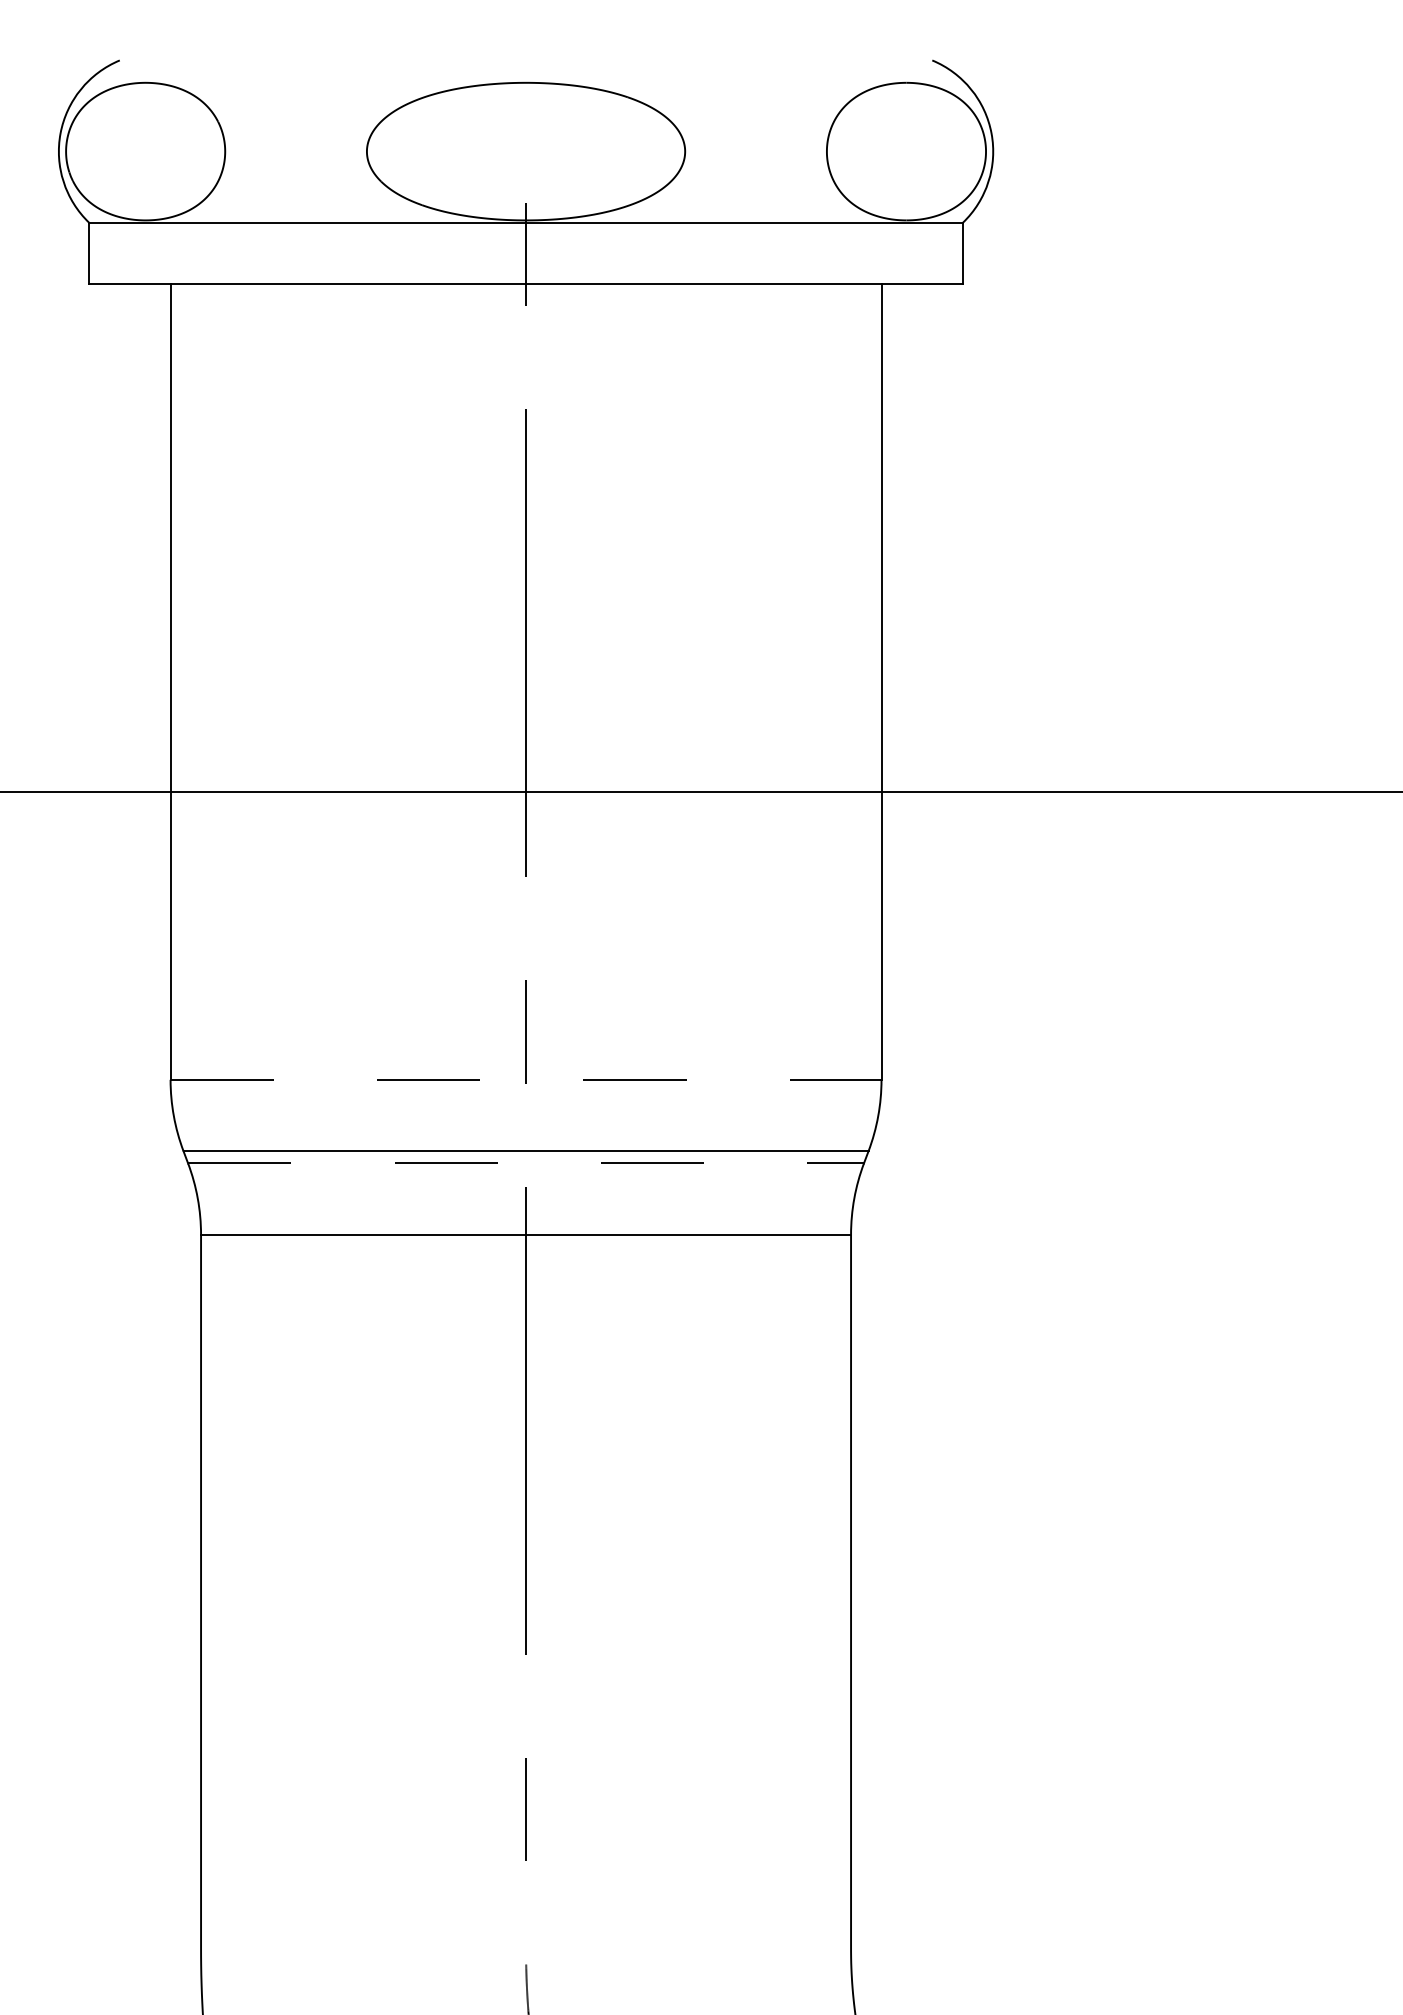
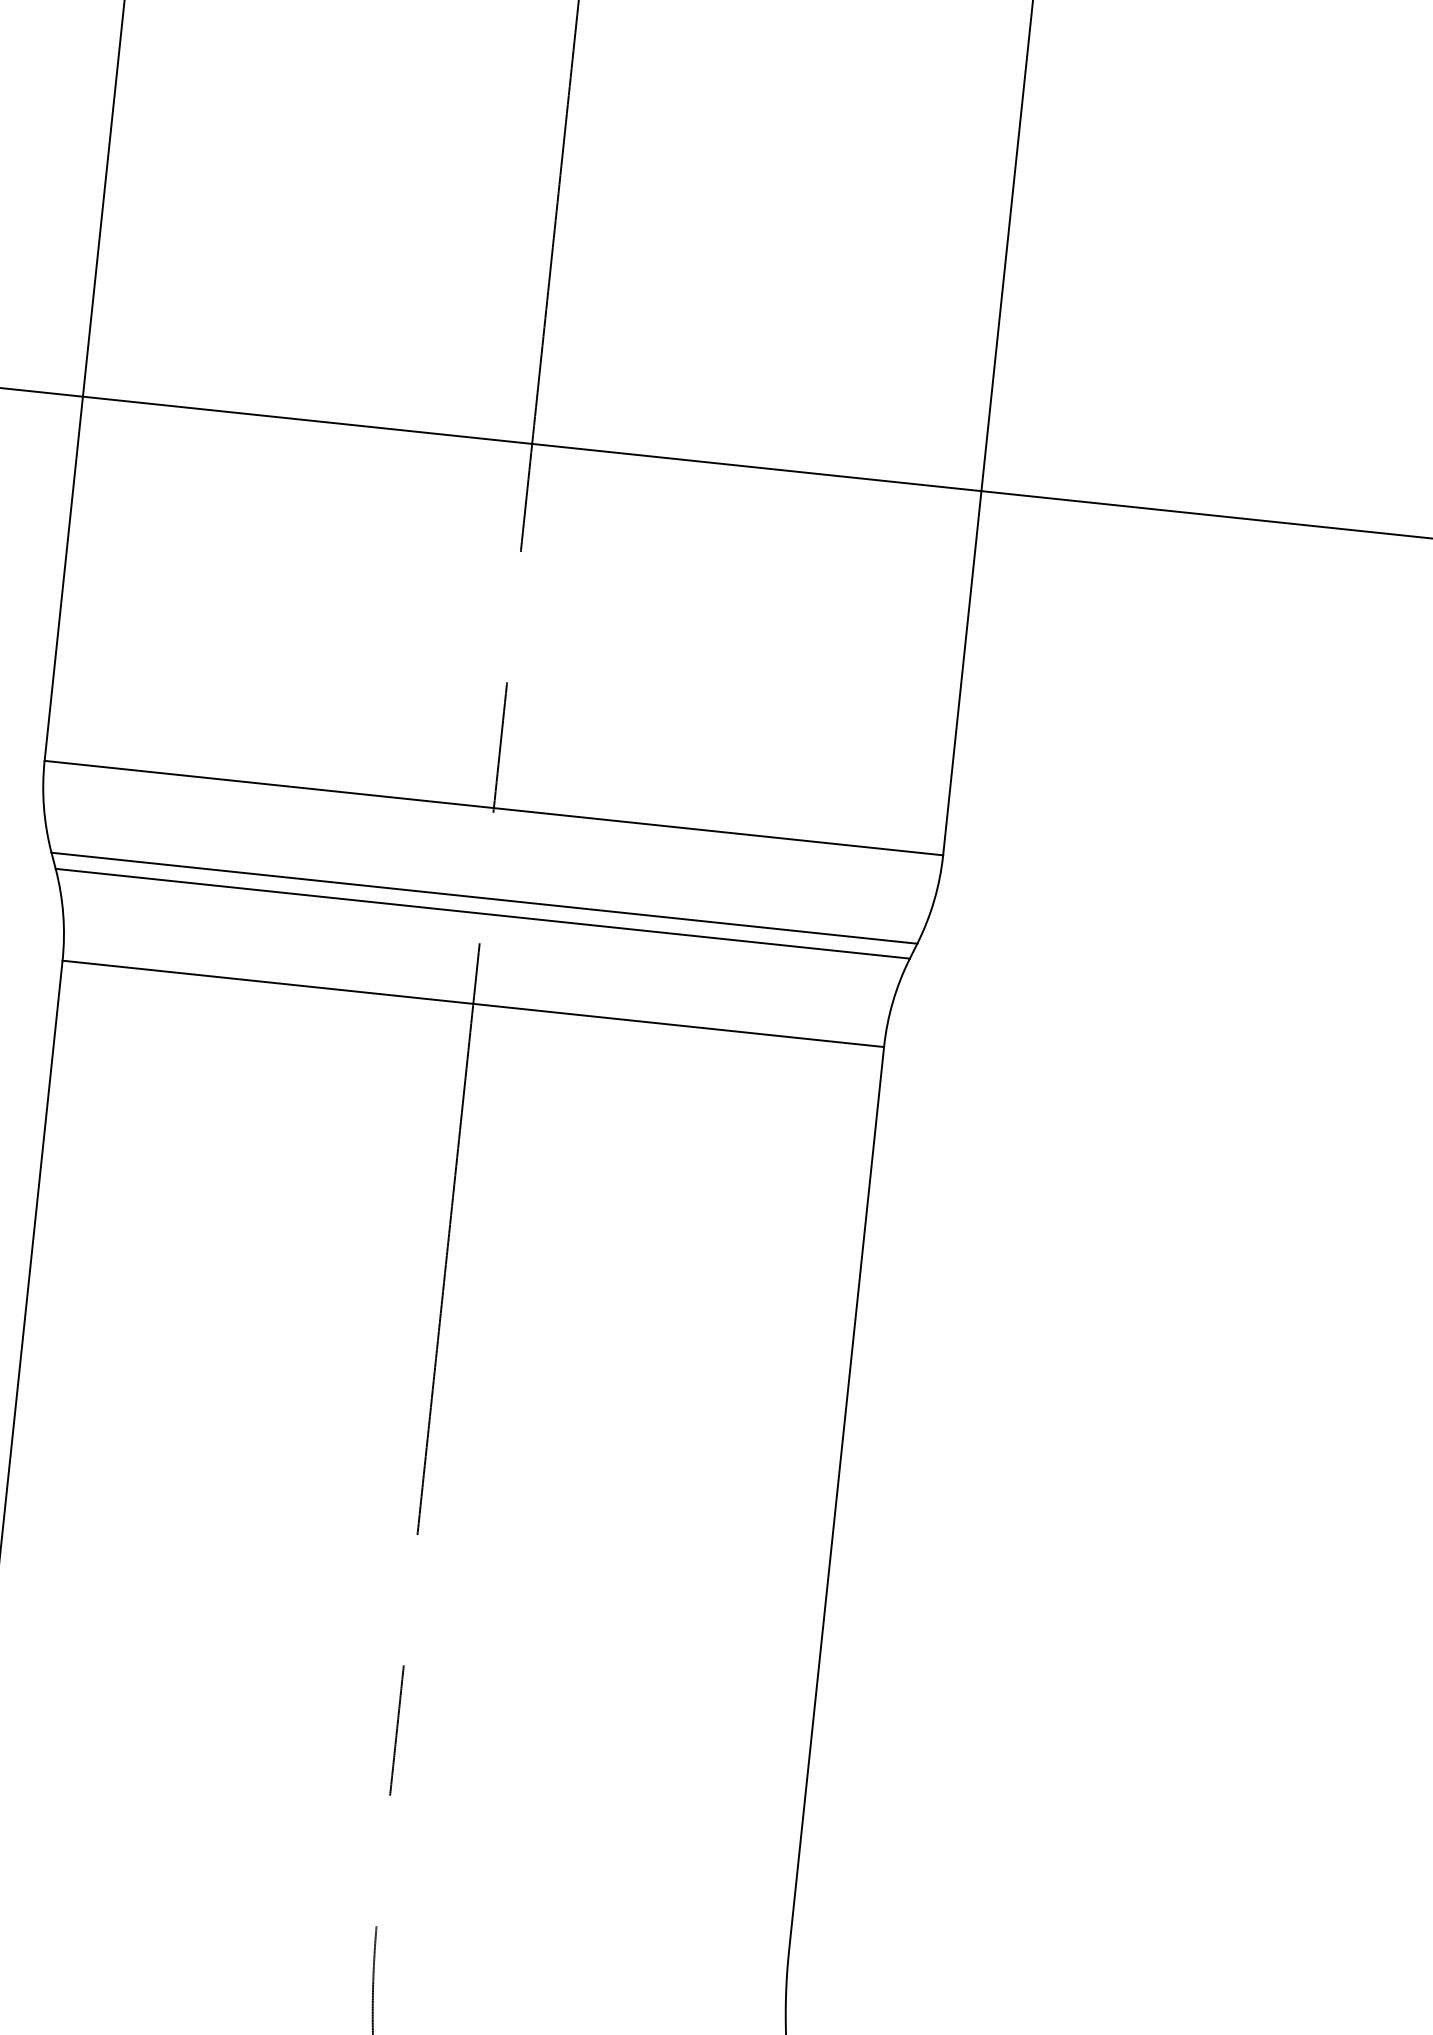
line: (526, 1079) -> (494, 807), dashed -> solid
line: (526, 1163) -> (483, 913), dashed -> solid

